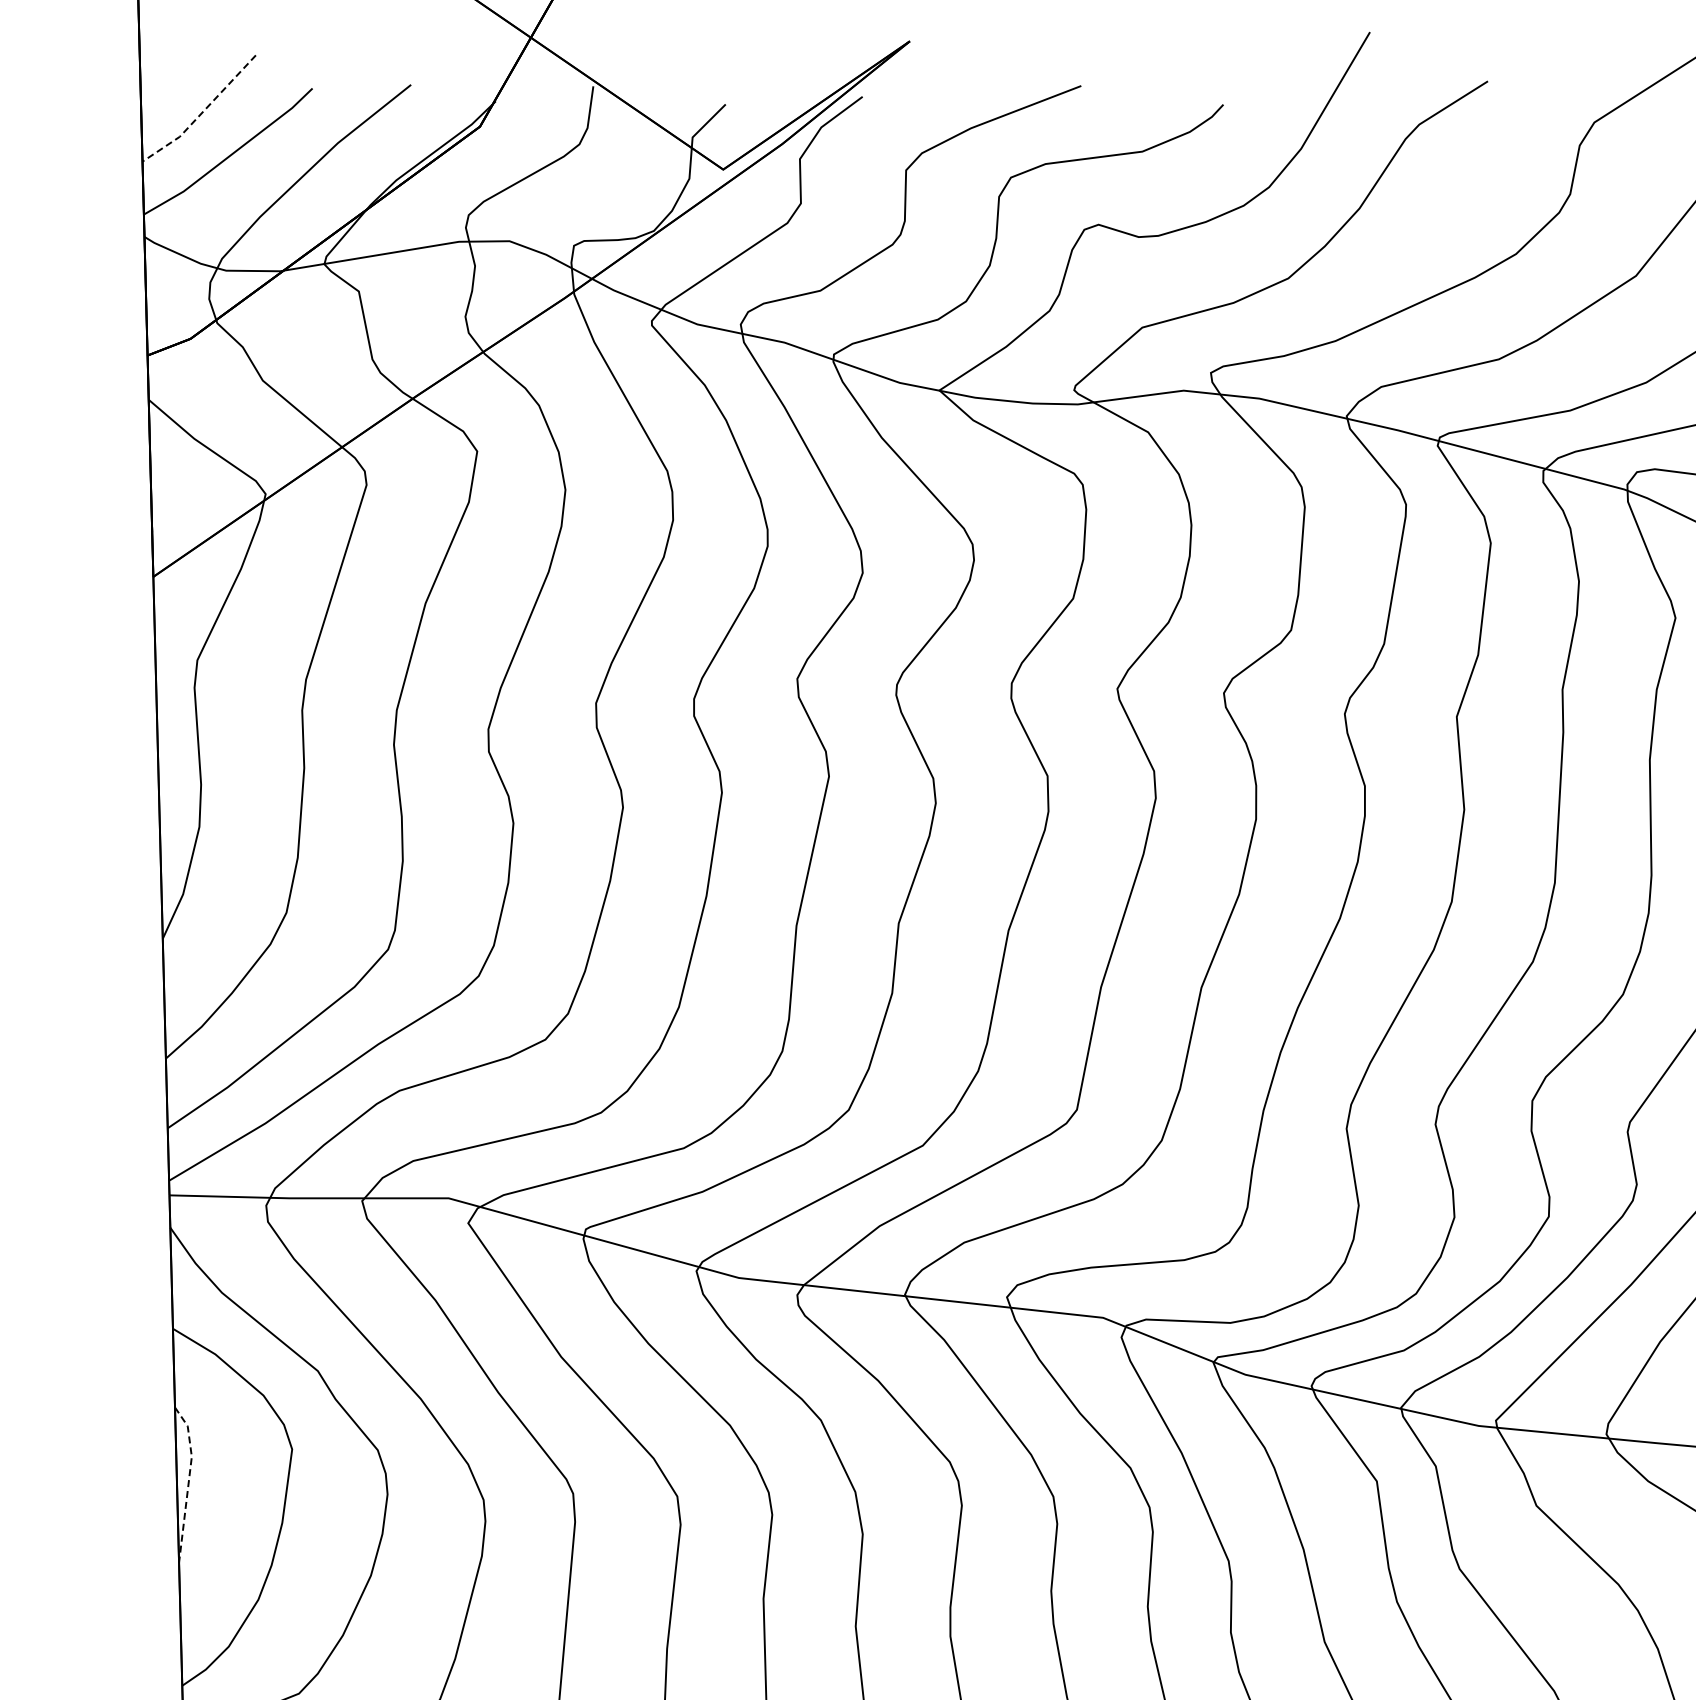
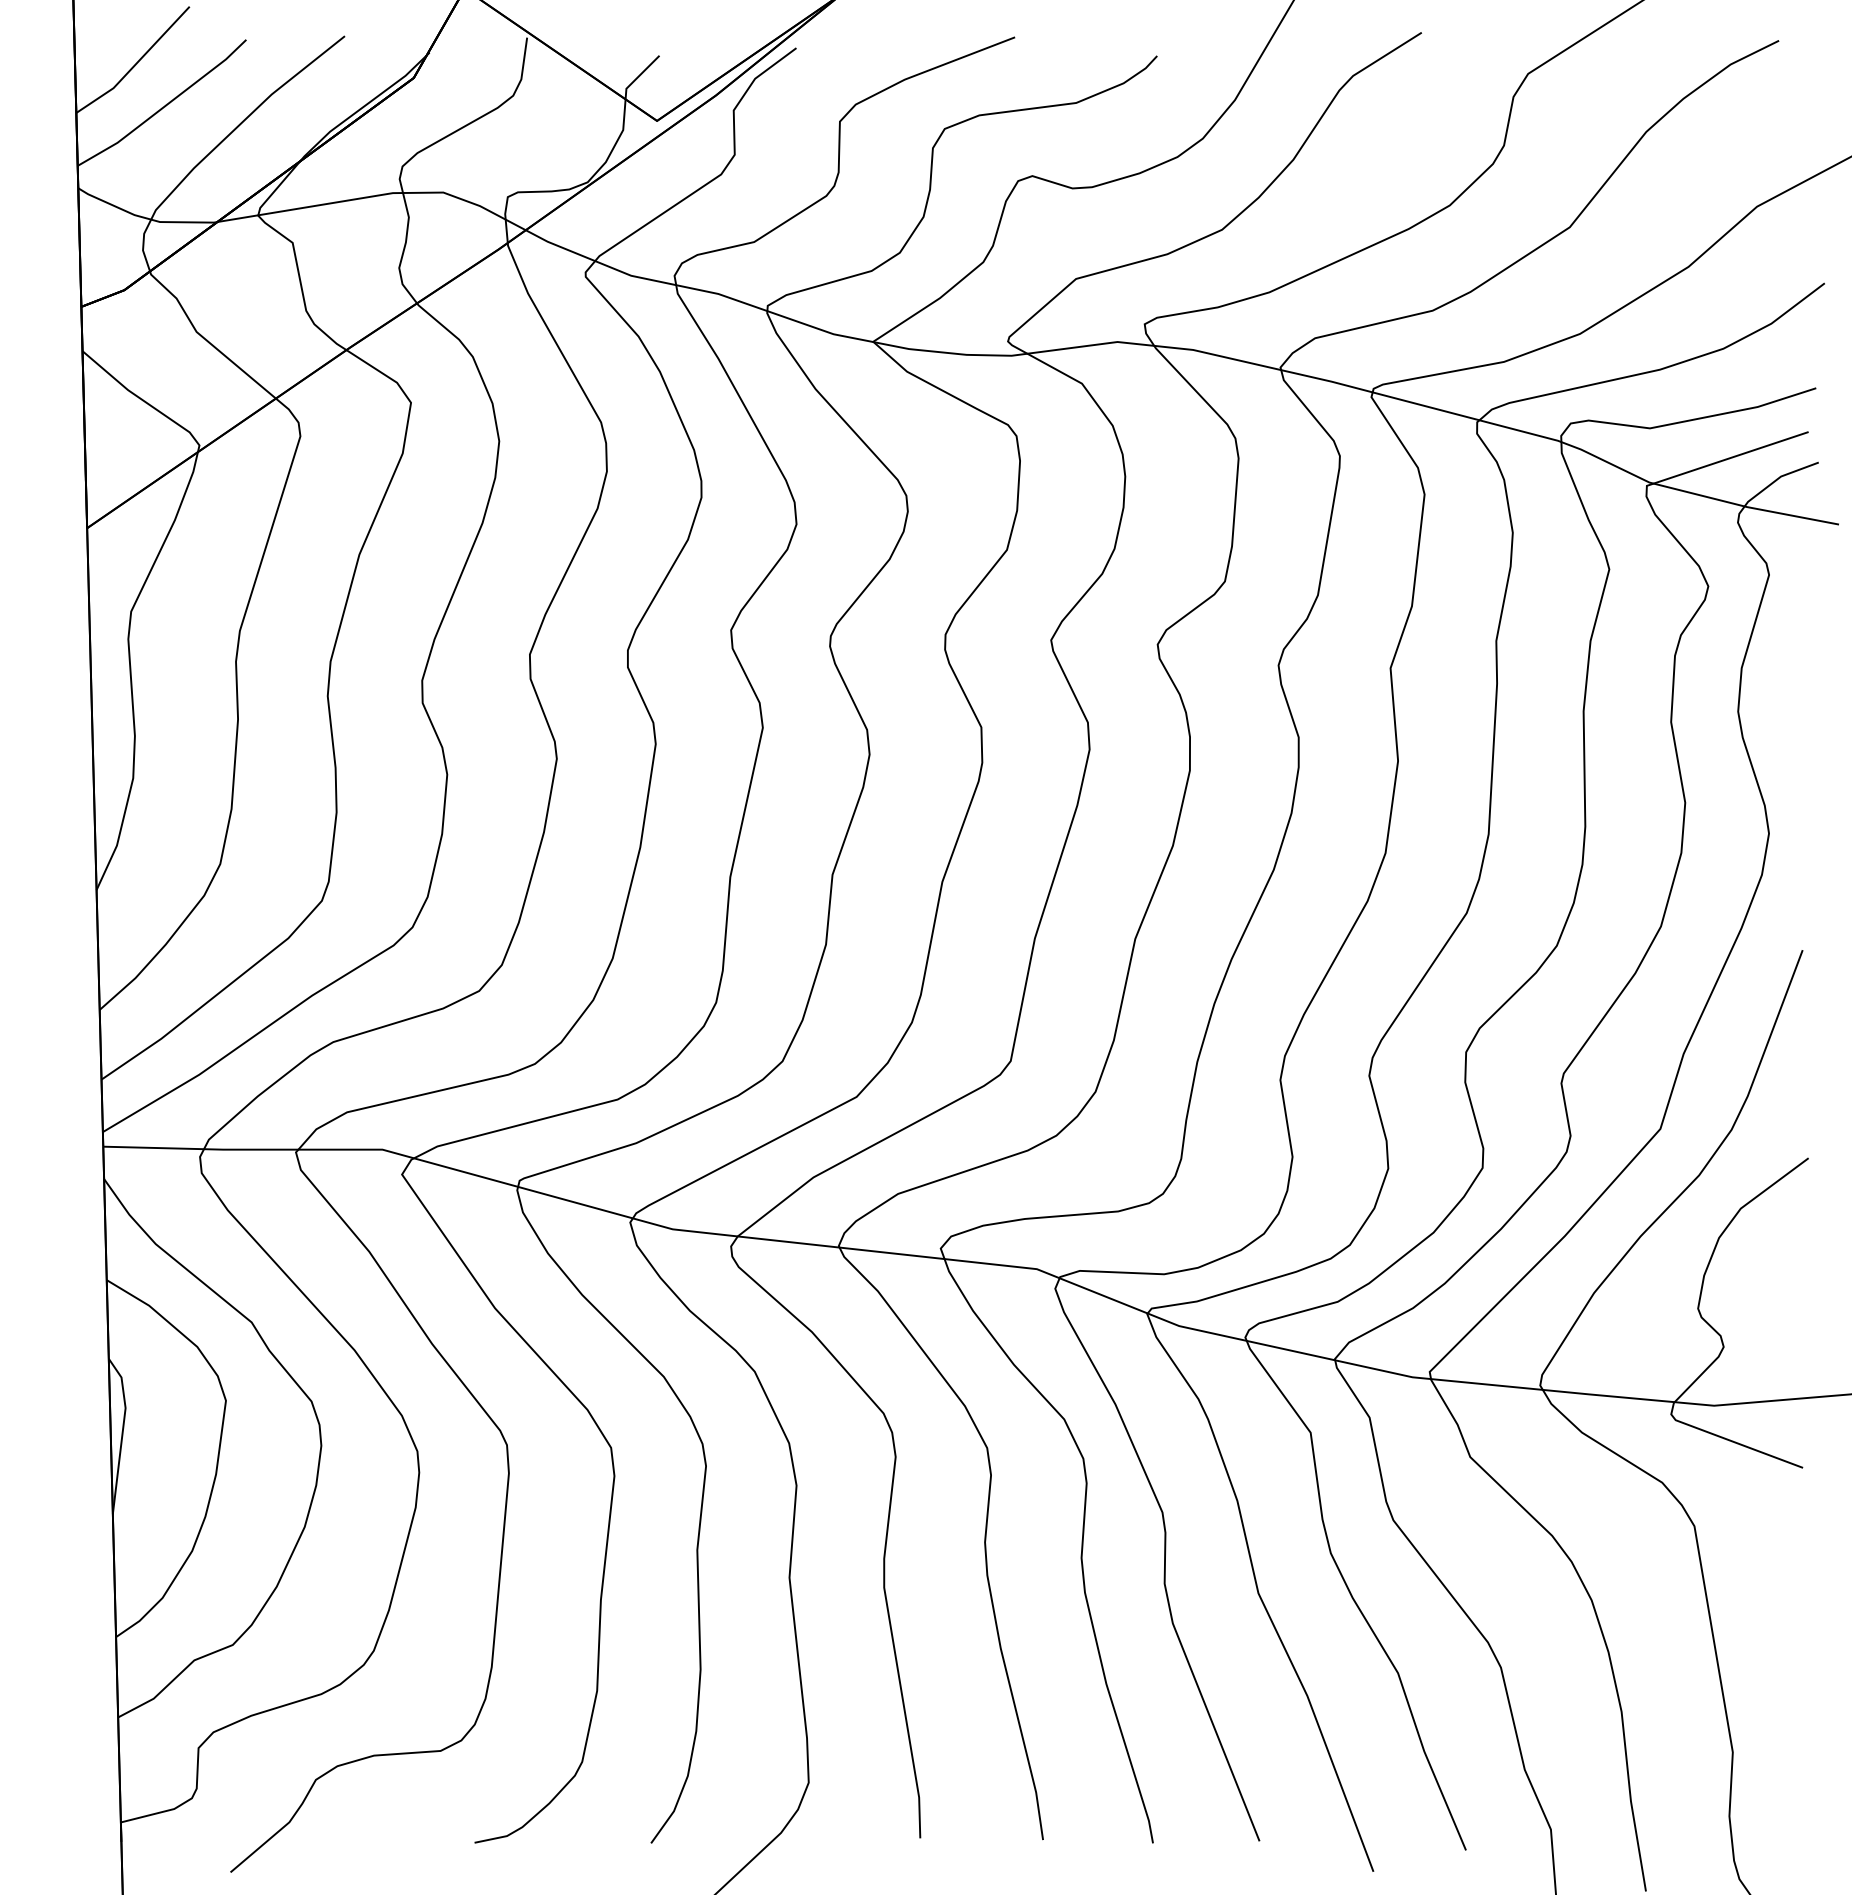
line: (201, 113) -> (135, 64), dashed -> solid
line: (188, 1482) -> (122, 1433), dashed -> solid

